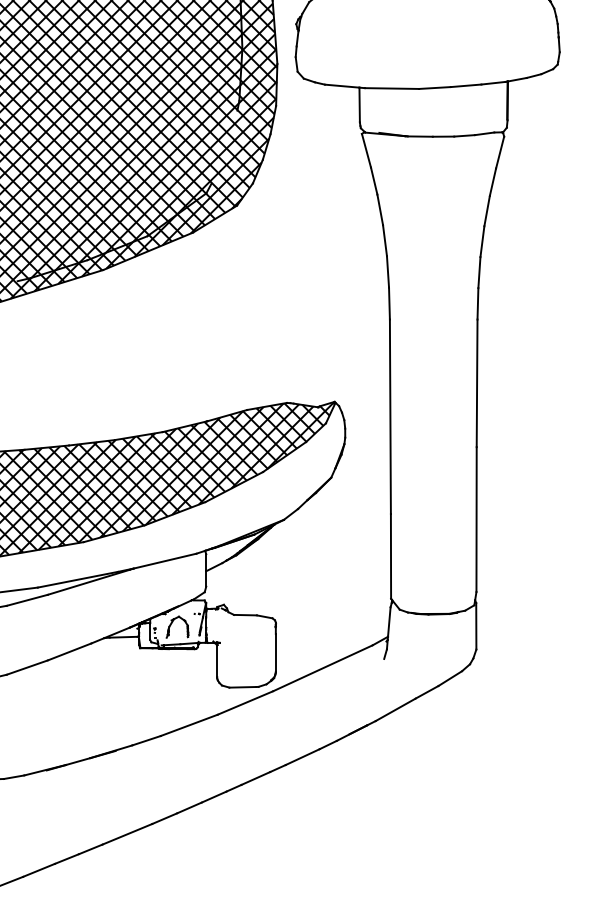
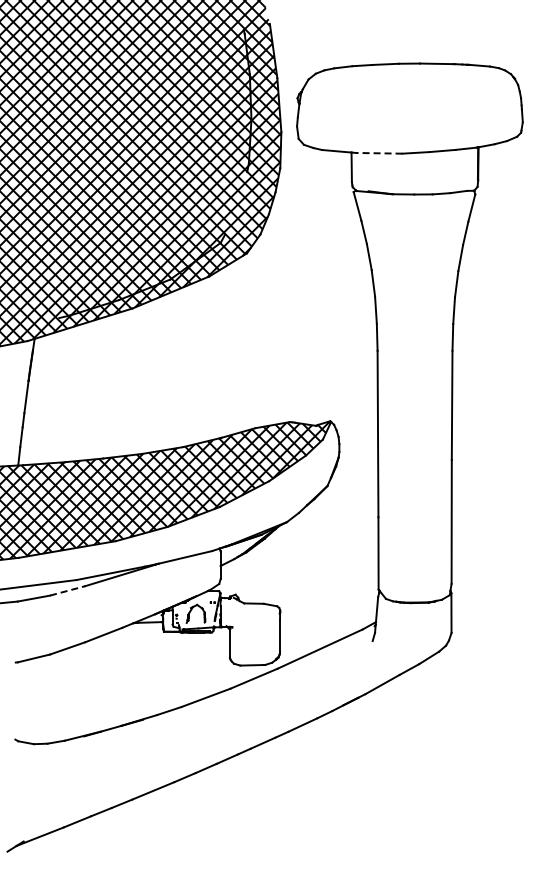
line: (390, 88) -> (378, 153), solid -> dashed
line: (28, 599) -> (68, 590), solid -> dashed

